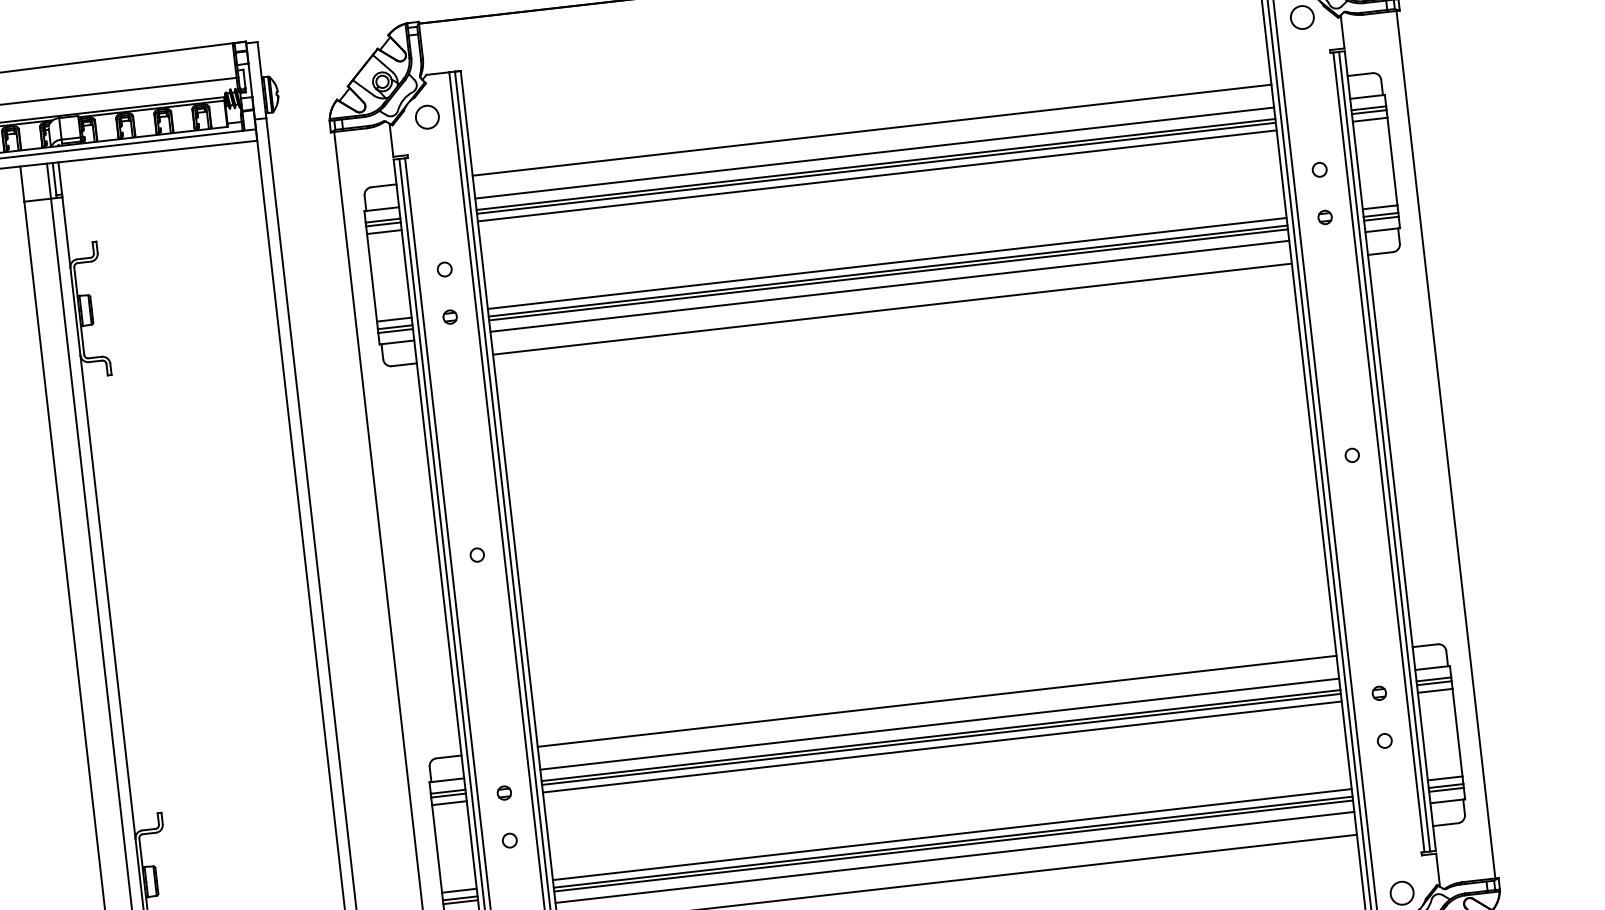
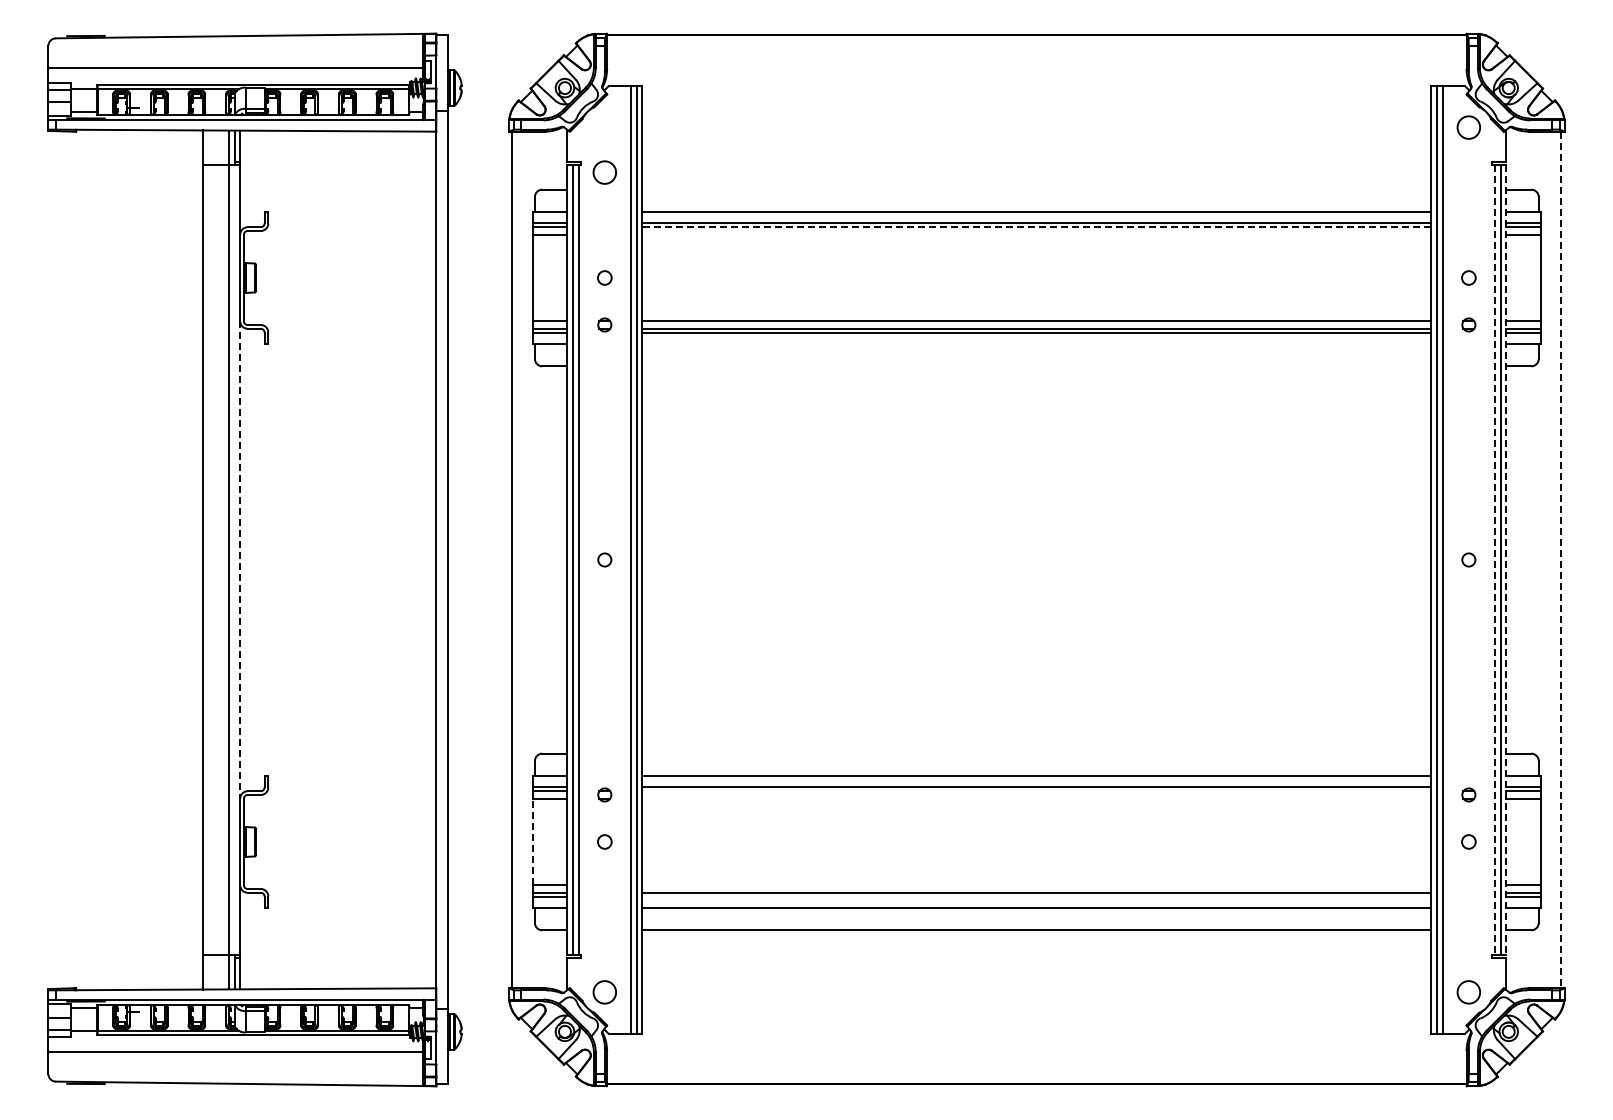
circle: (427, 117) -> (604, 172), moved
line: (871, 130) -> (1036, 189), removed
line: (876, 168) -> (1036, 227), solid -> dashed
line: (876, 175) -> (1036, 234), removed
line: (889, 286) -> (1036, 343), removed
line: (892, 309) -> (1036, 366), removed
line: (1446, 445) -> (1561, 560), solid -> dashed
line: (1390, 450) -> (1506, 559), solid -> dashed
line: (1379, 451) -> (1495, 559), solid -> dashed
line: (108, 596) -> (240, 559), solid -> dashed
line: (936, 701) -> (1036, 753), removed
line: (941, 739) -> (1036, 791), removed
line: (941, 746) -> (1036, 798), removed
line: (951, 834) -> (1036, 885), removed
line: (953, 846) -> (1036, 896), removed
line: (437, 848) -> (533, 841), solid -> dashed

